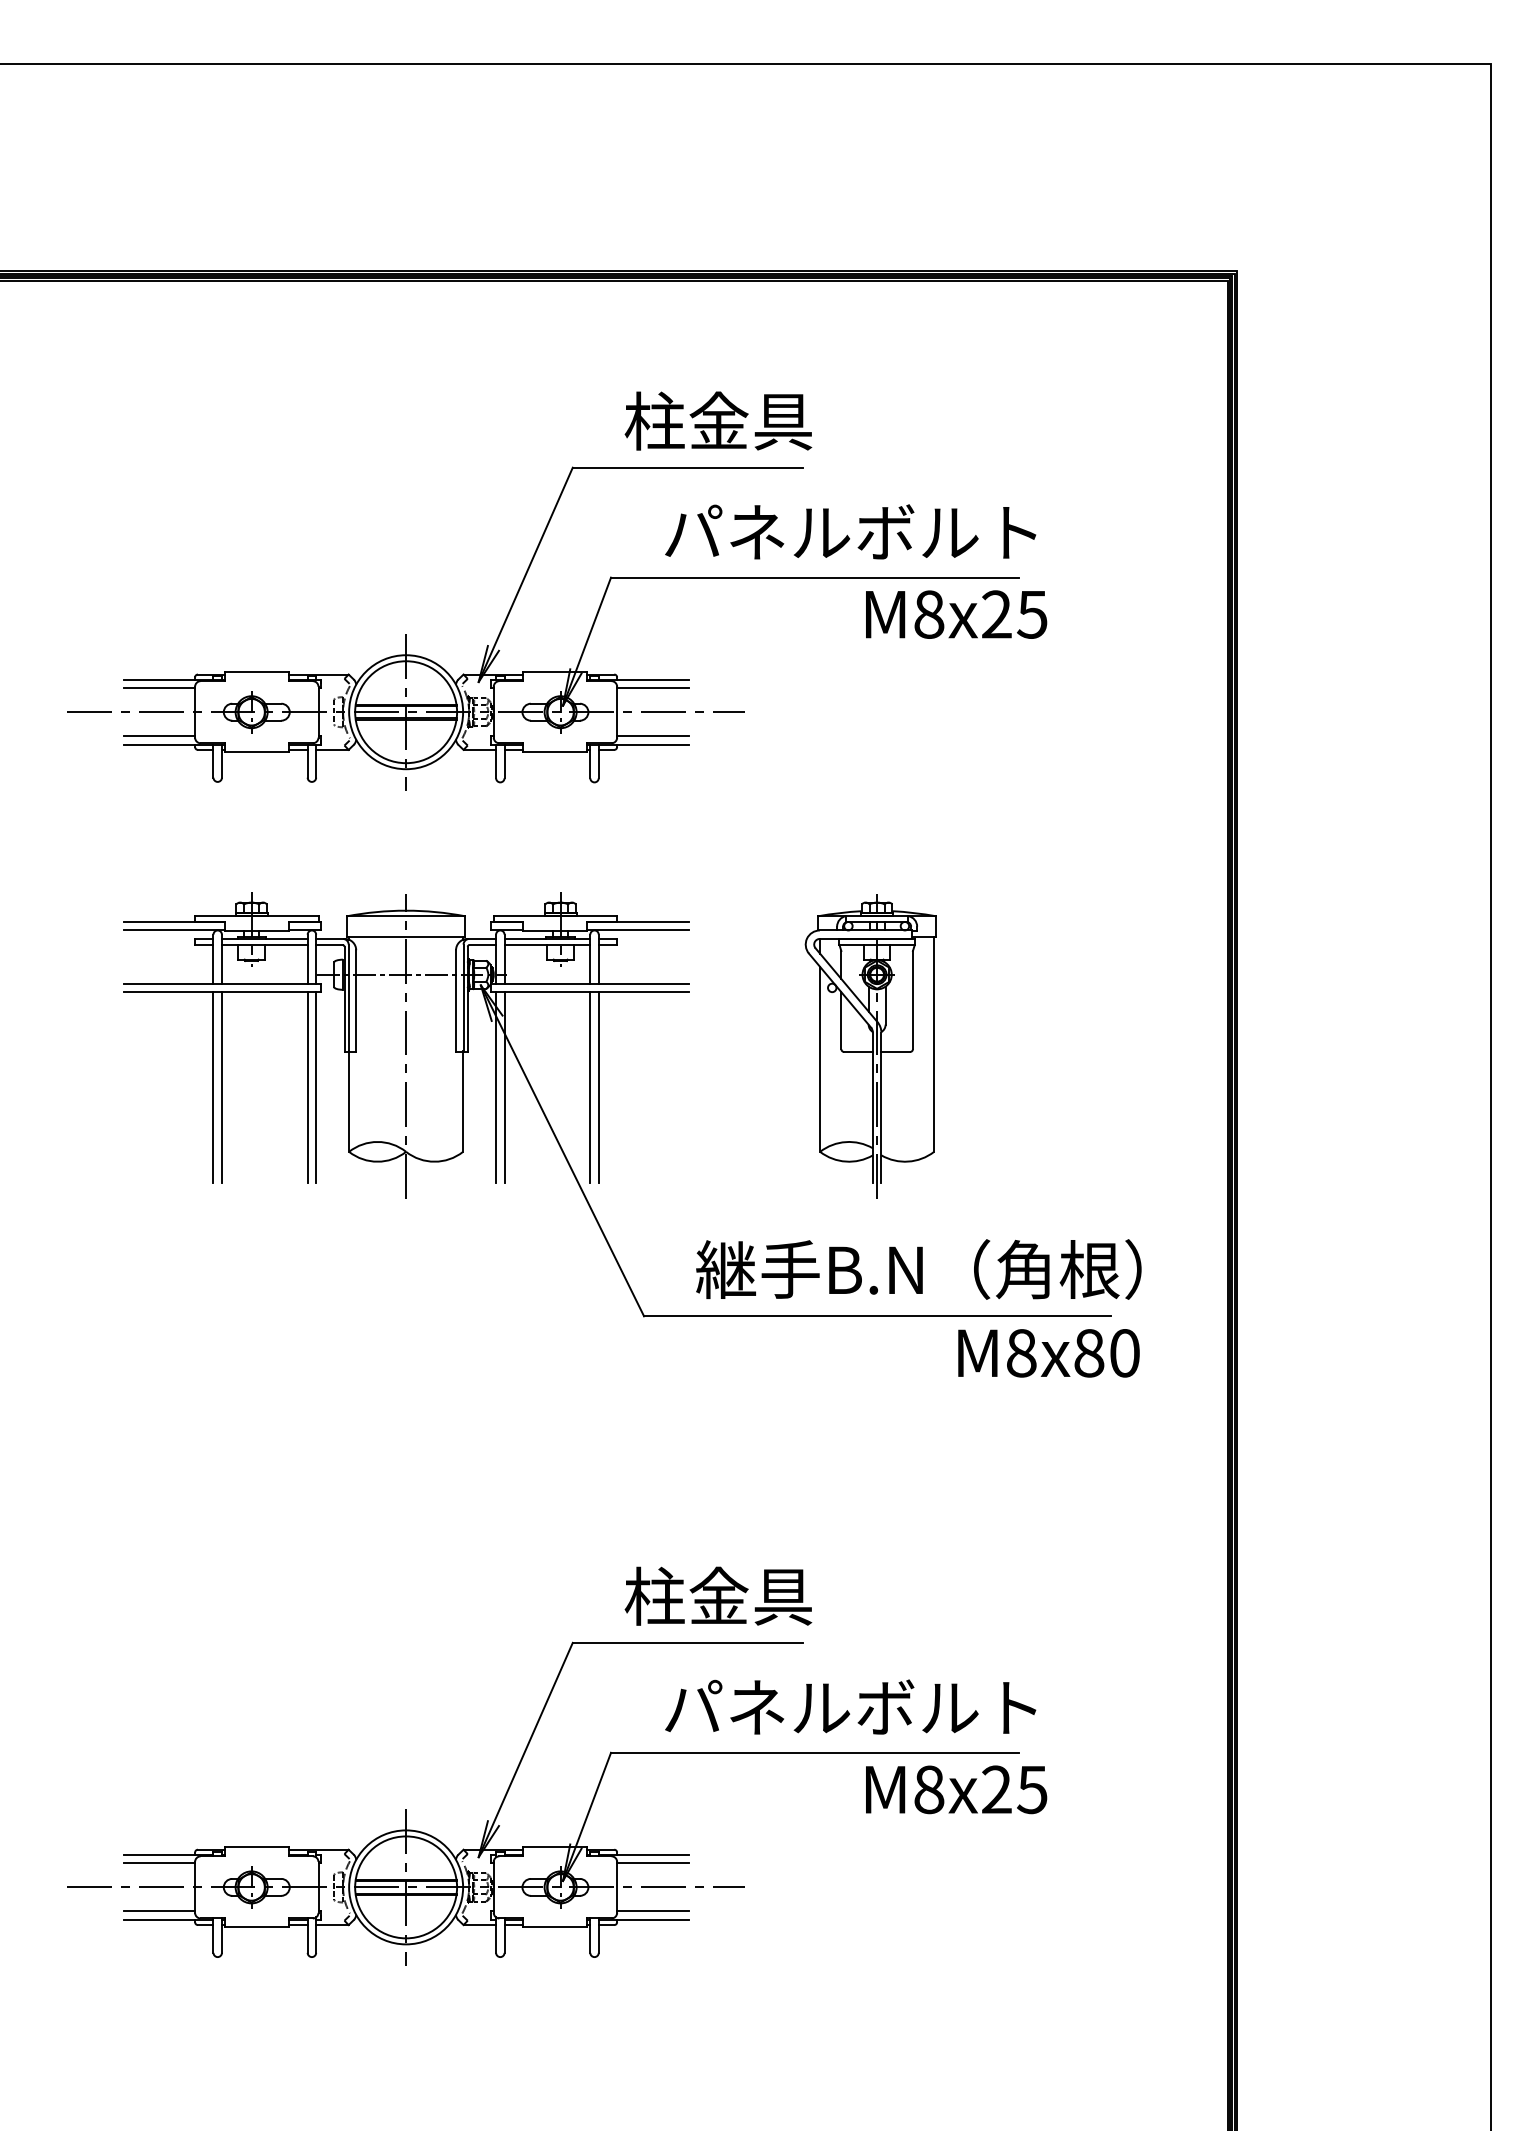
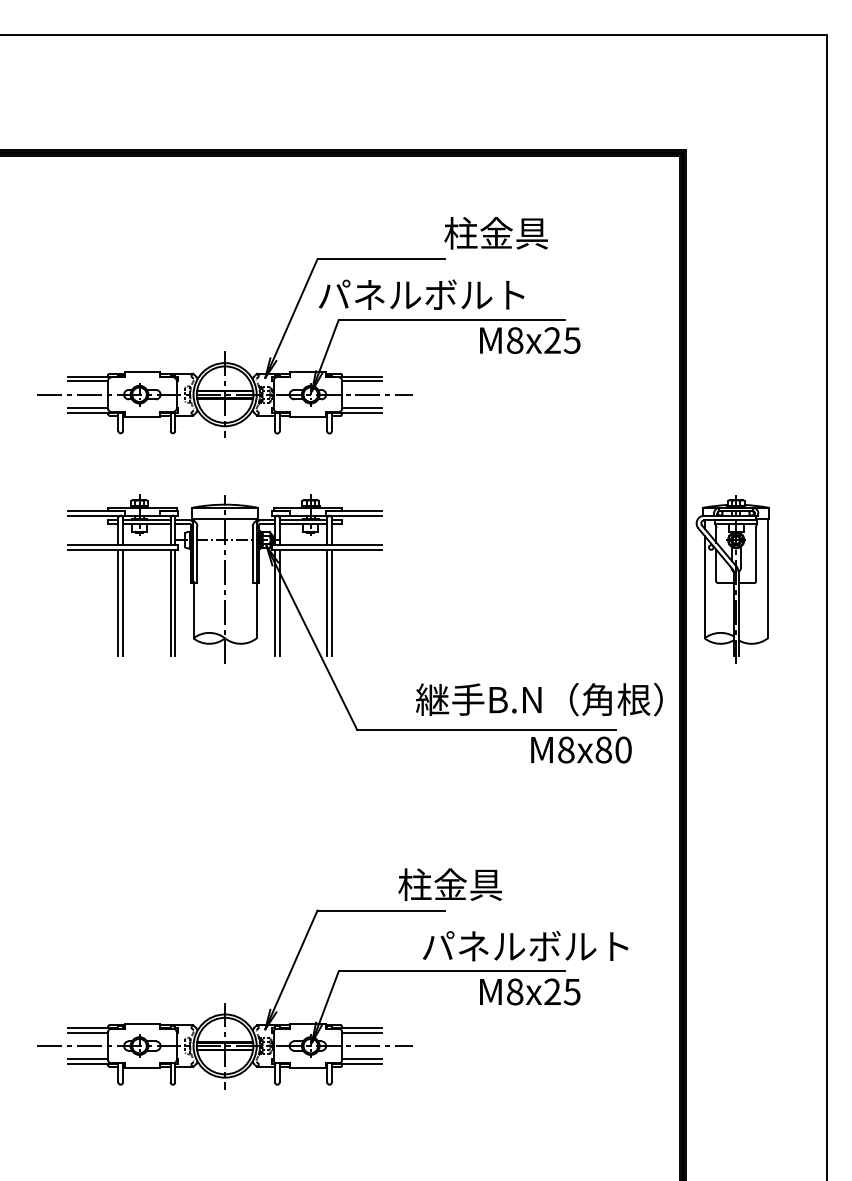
text: (717, 421) -> (495, 233), moved
text: (850, 531) -> (421, 294), moved
part: (870, 1045) -> (732, 579), moved
text: (919, 1269) -> (539, 699), moved
text: (717, 1595) -> (449, 884), moved
text: (850, 1707) -> (525, 946), moved

